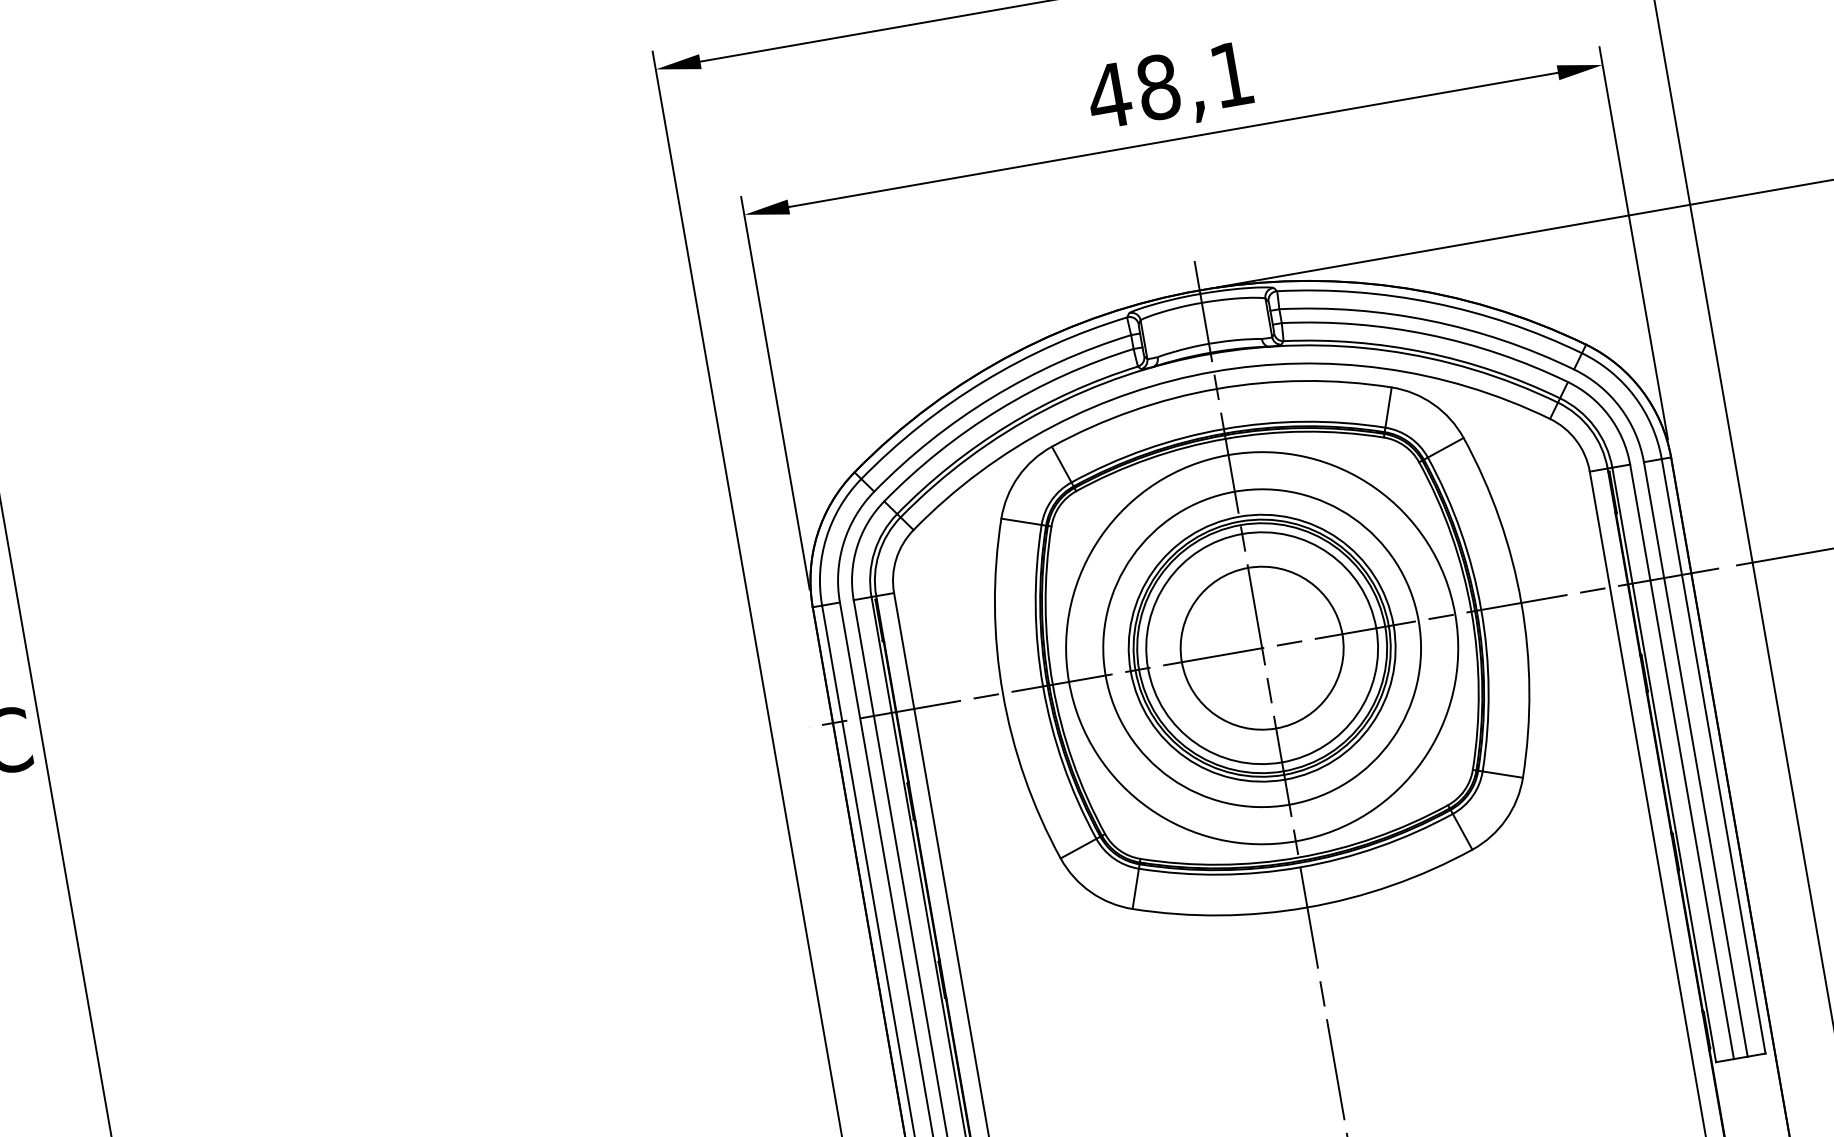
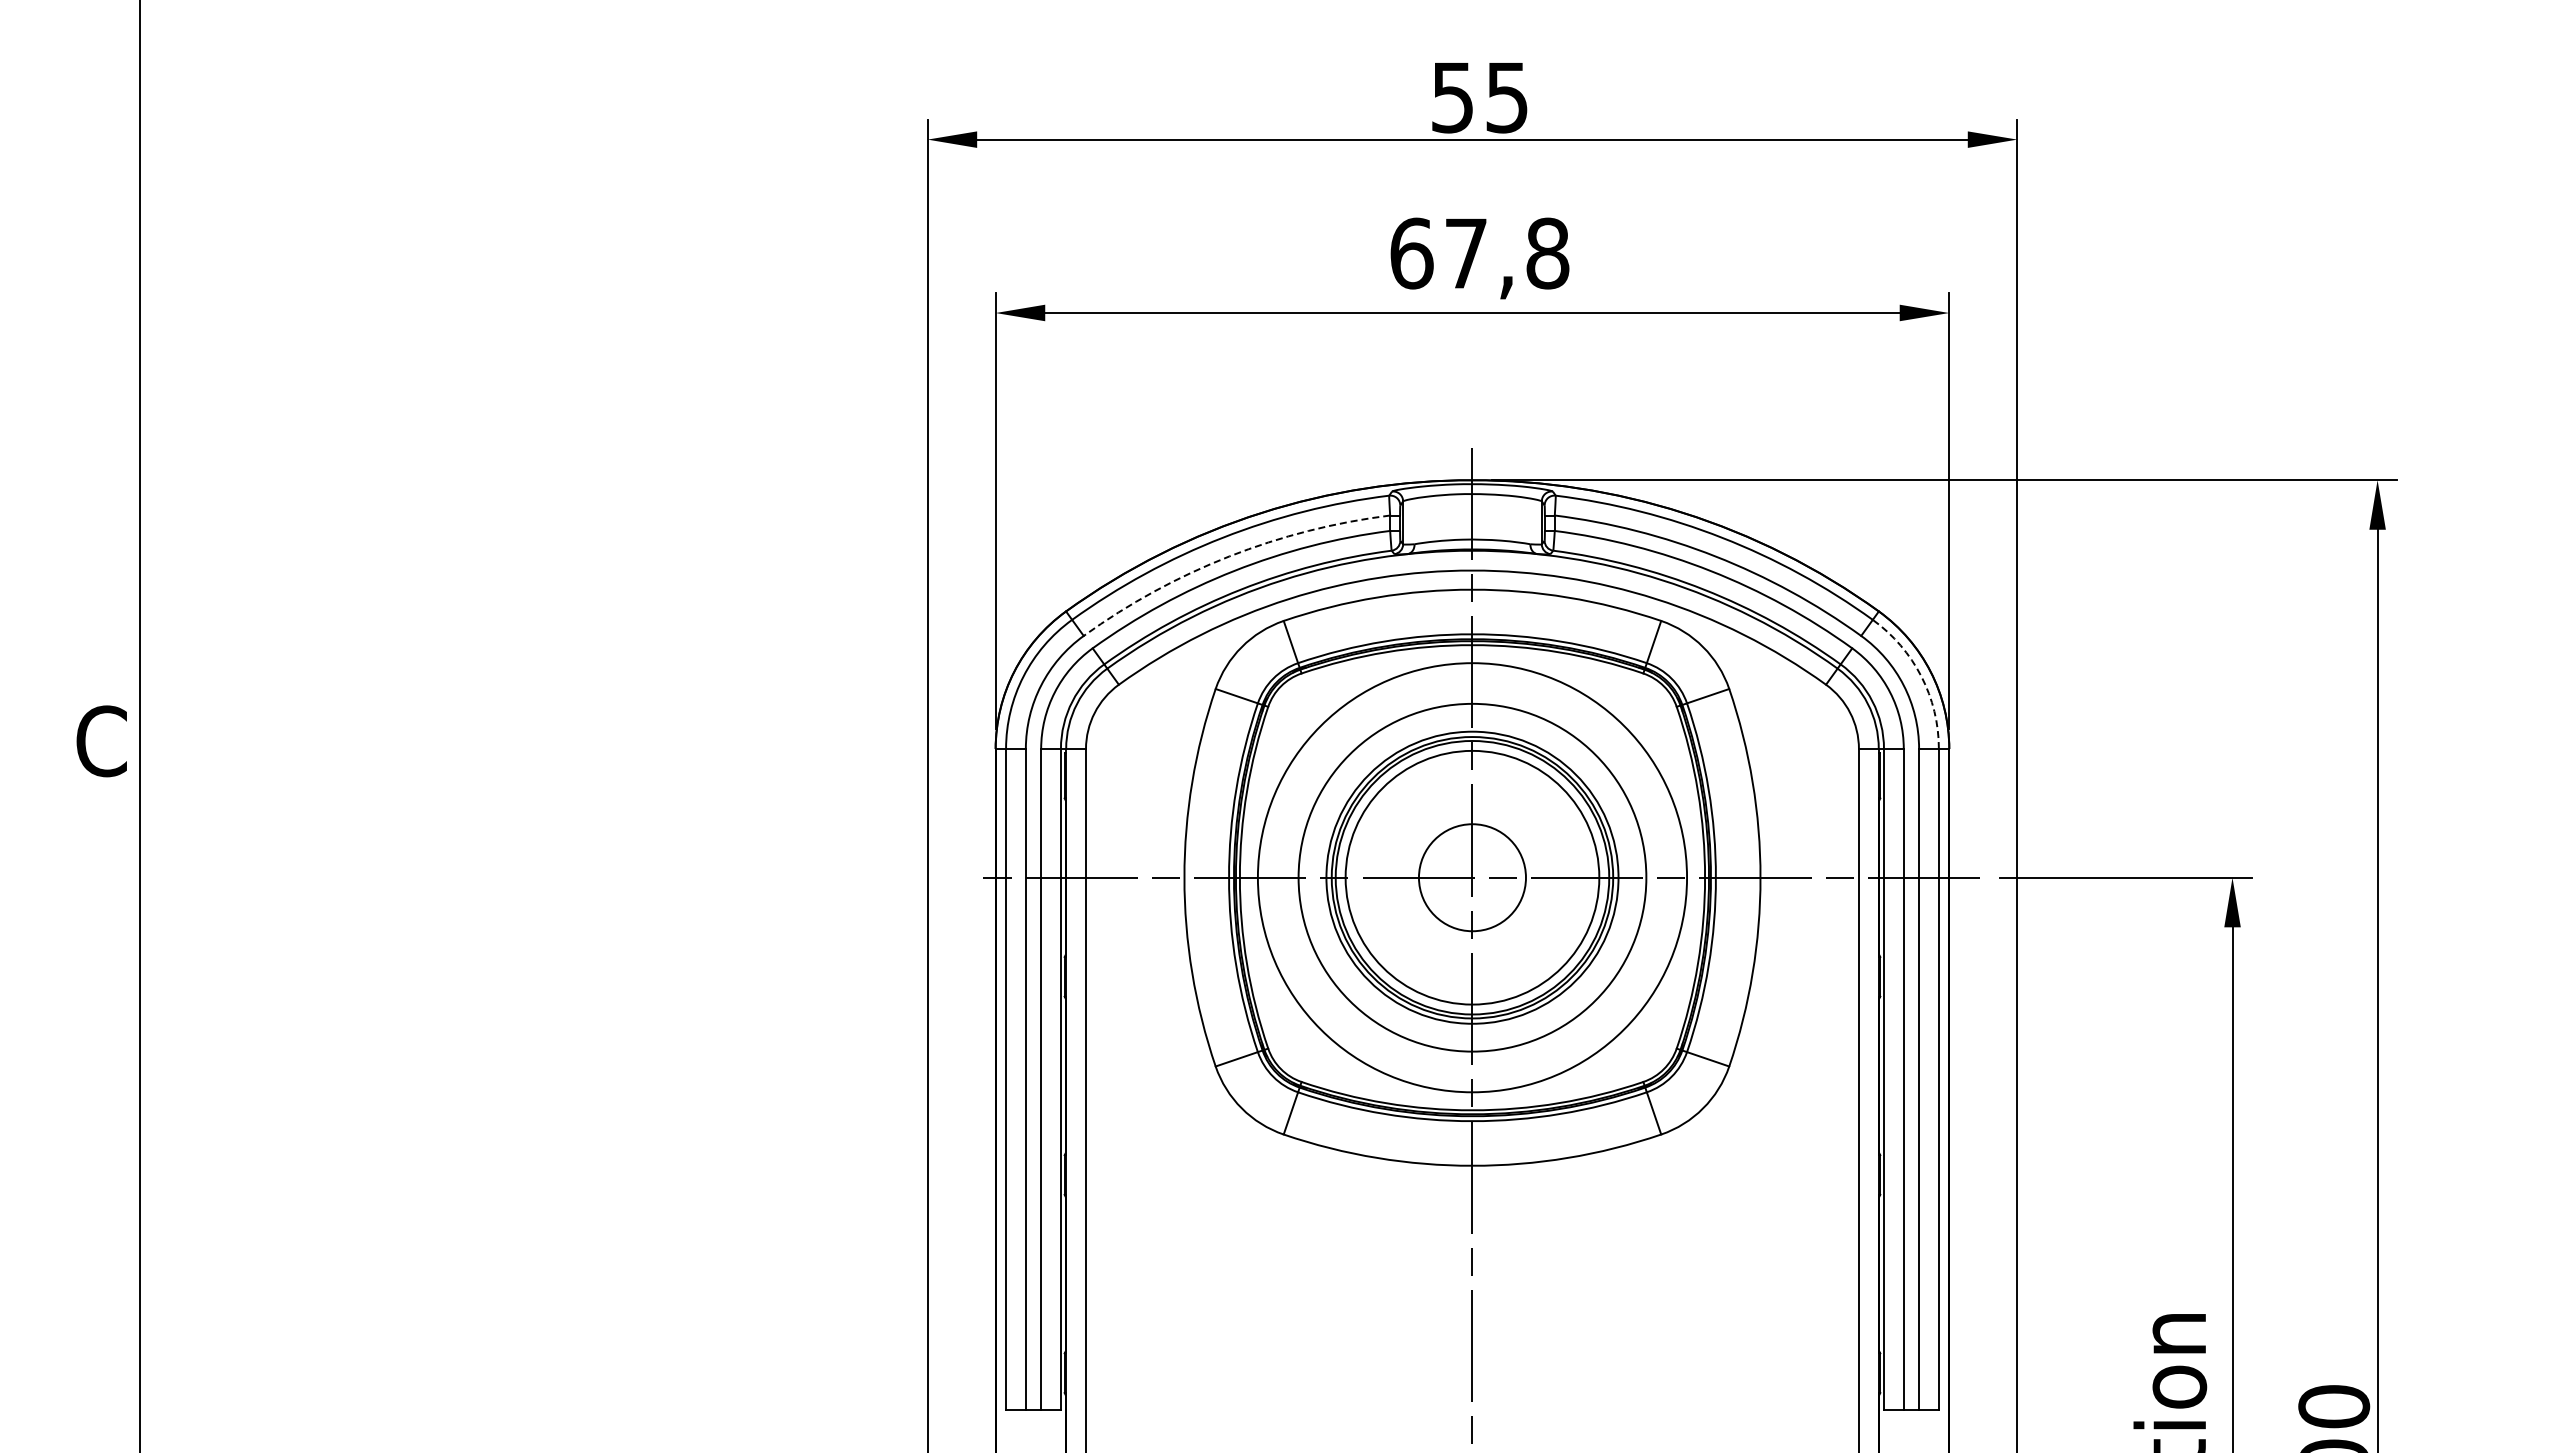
text: (1170, 85) -> (1479, 253), 48,1 -> 67,8
arc: (1634, 396) -> (1921, 676), solid -> dashed
arc: (992, 397) -> (1229, 556), solid -> dashed
circle: (1262, 648) -> (1472, 877), size x0.6

